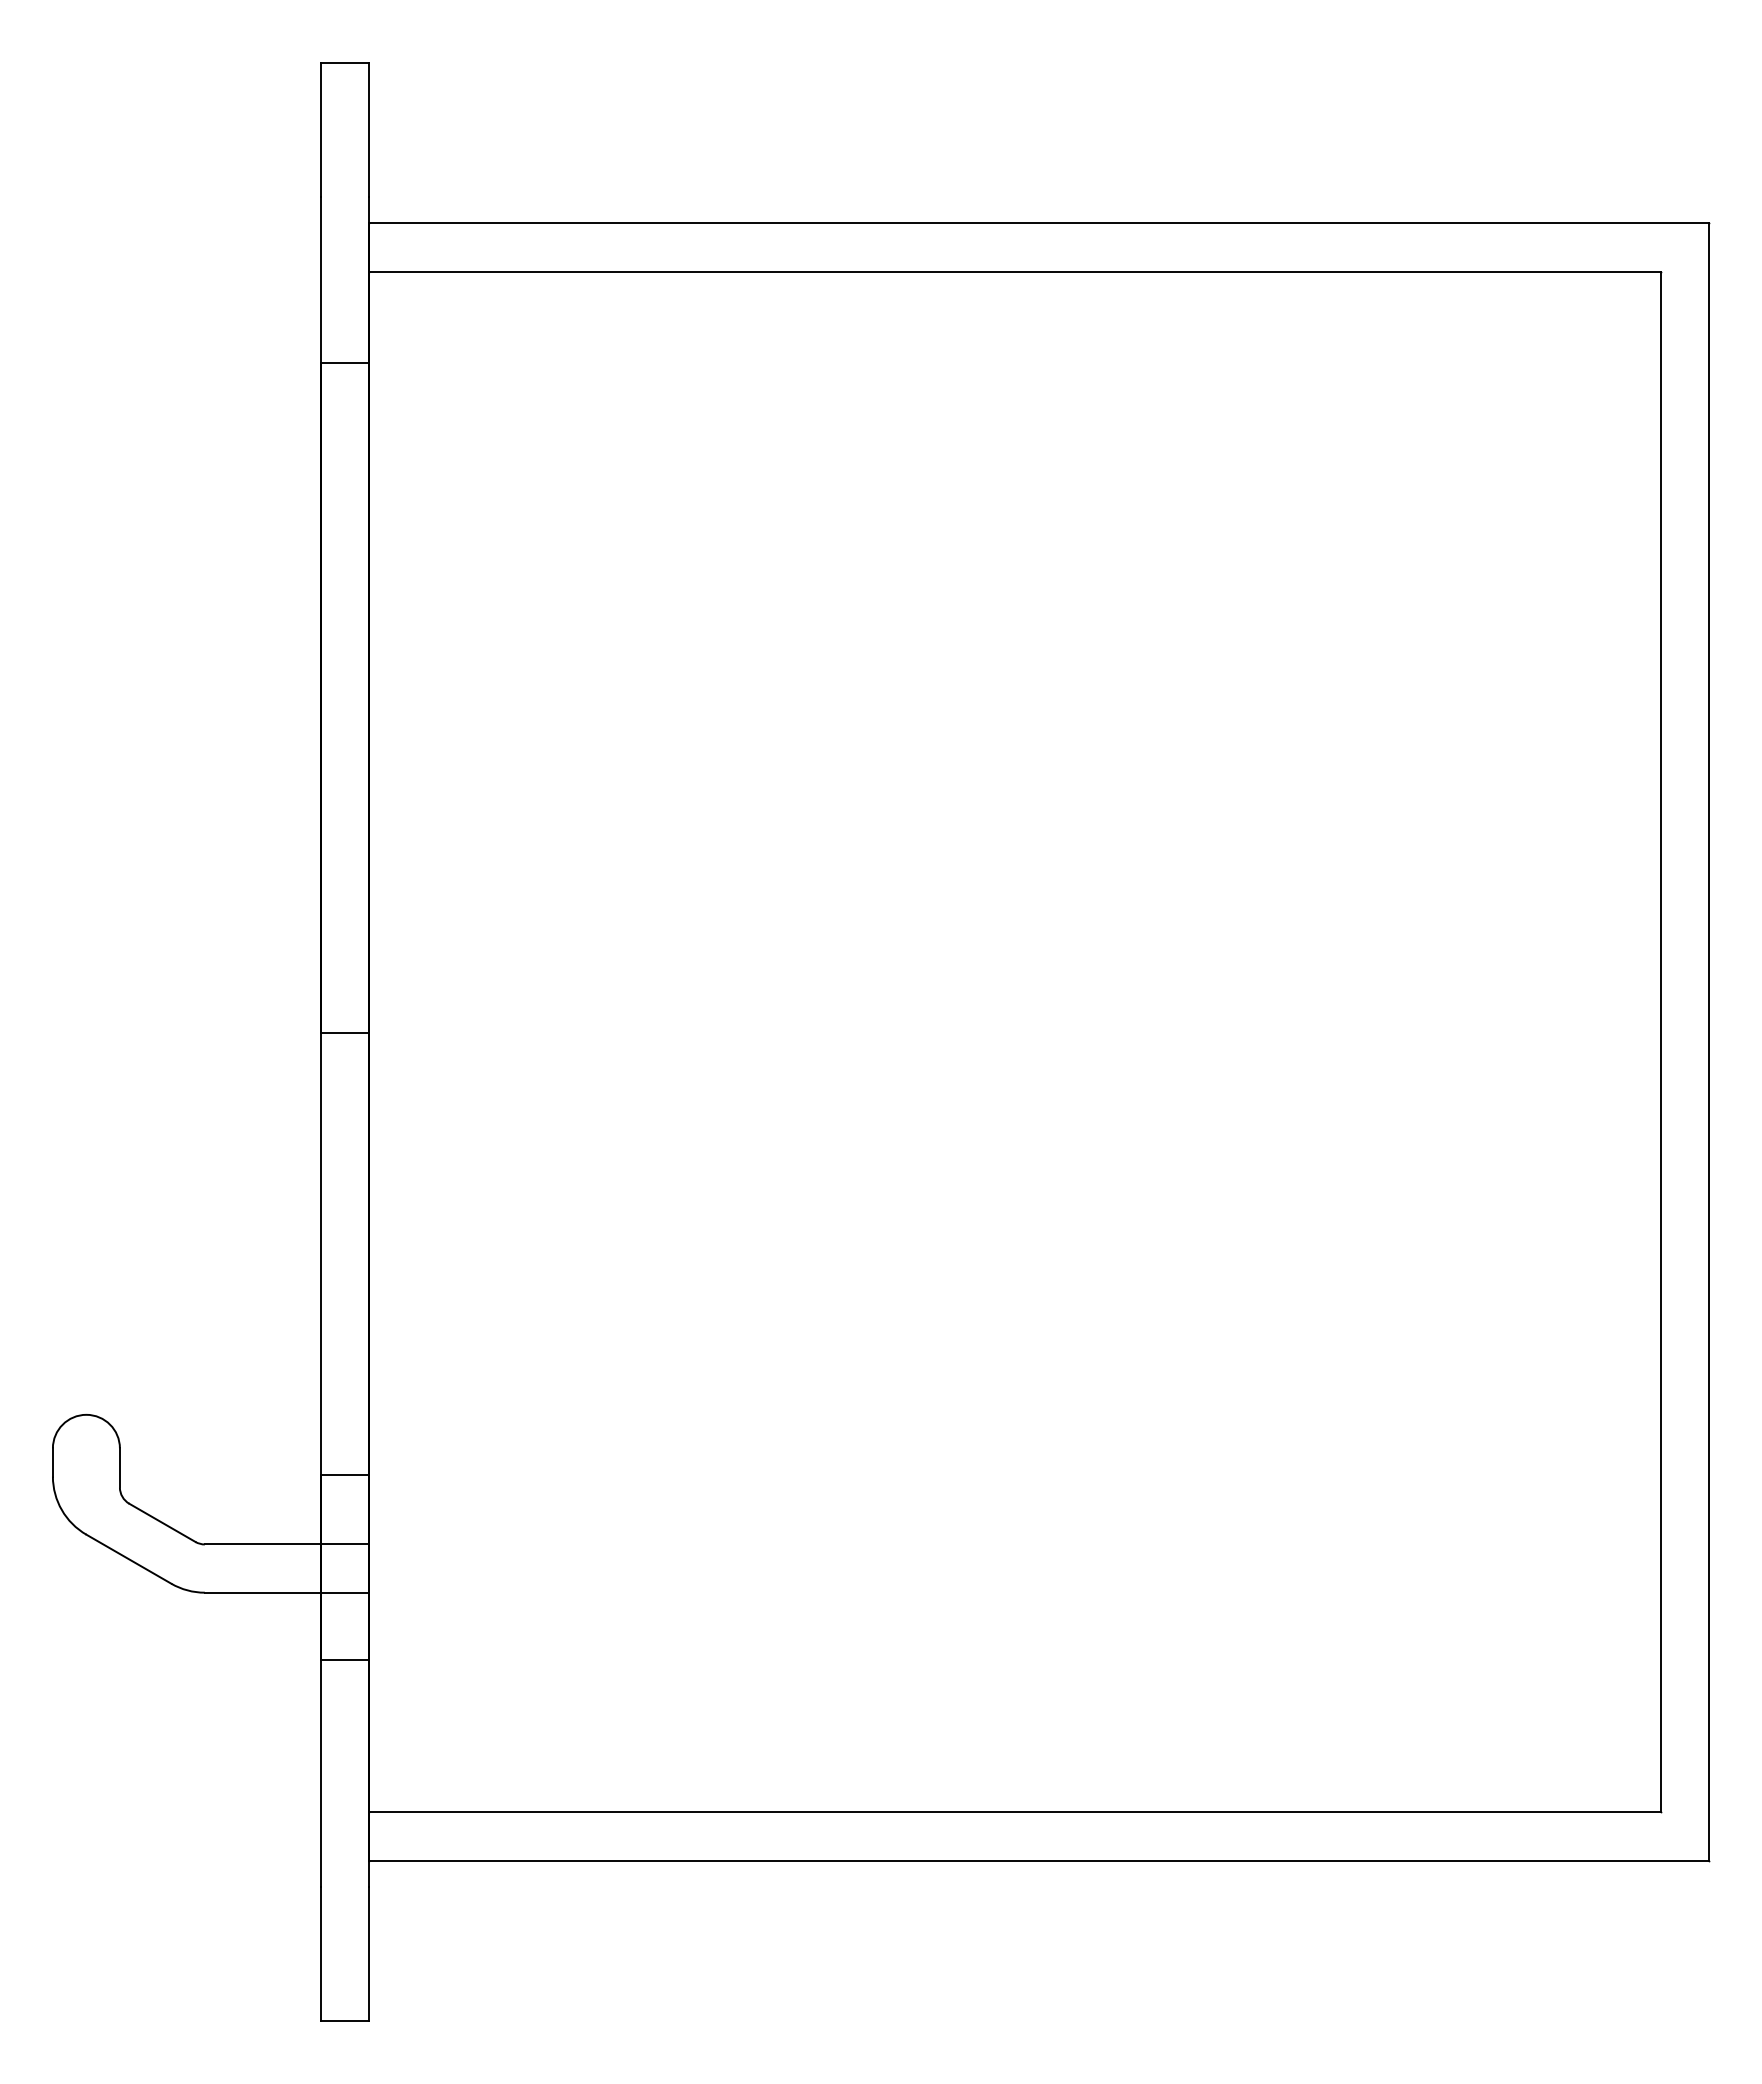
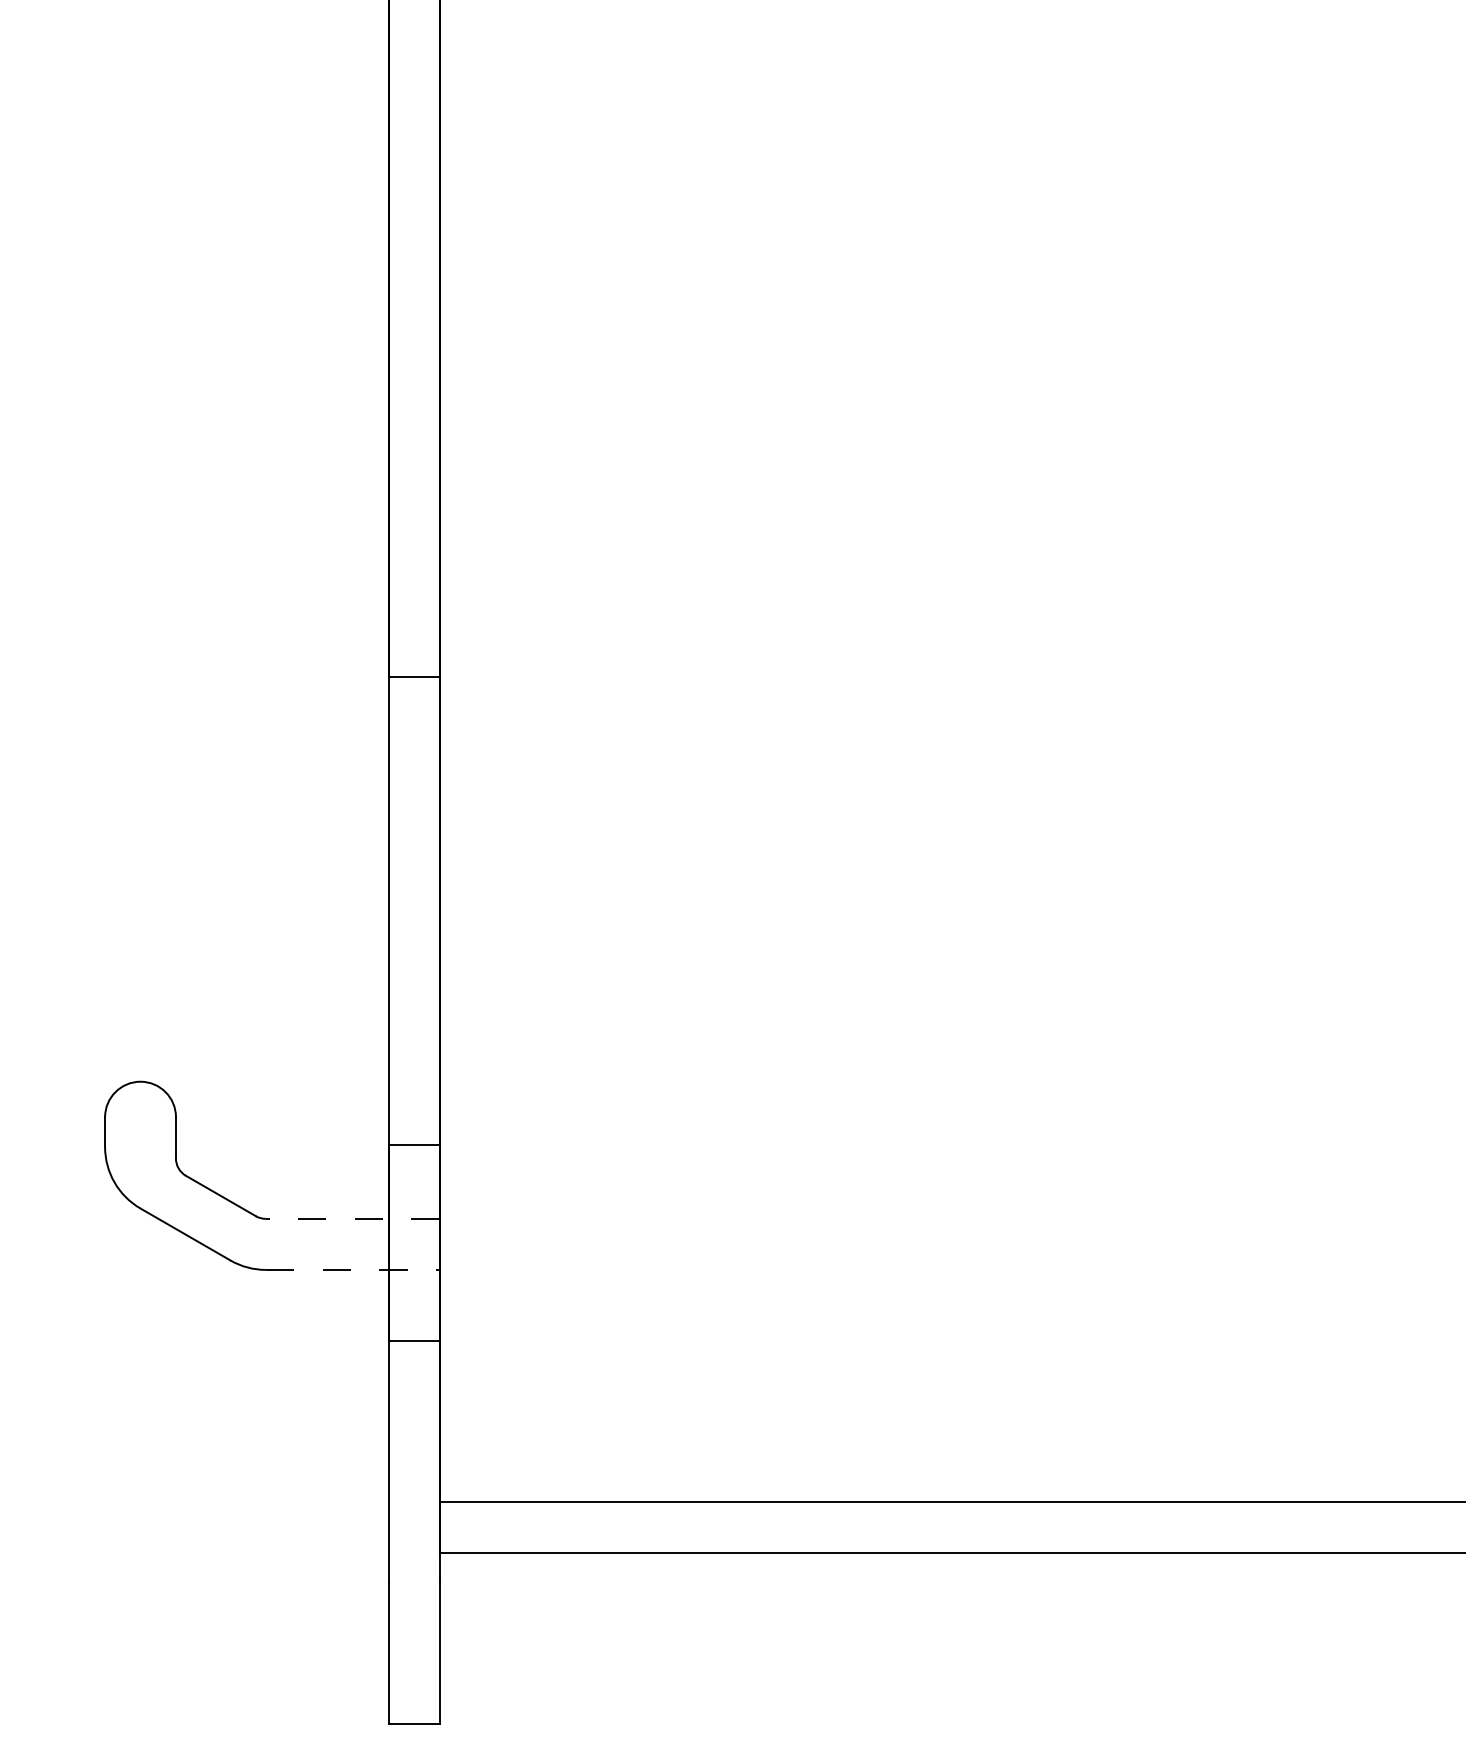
line: (286, 1544) -> (352, 1218), solid -> dashed
line: (287, 1592) -> (353, 1269), solid -> dashed

